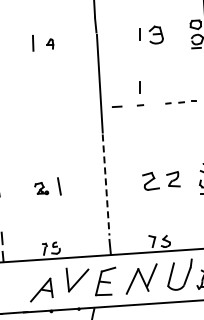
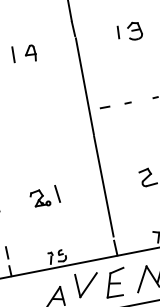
part: (50, 43) -> (30, 52), size x1.67
line: (139, 87) -> (124, 85), removed
line: (106, 185) -> (104, 187), dashed -> solid
part: (41, 188) -> (40, 198), size x1.43

